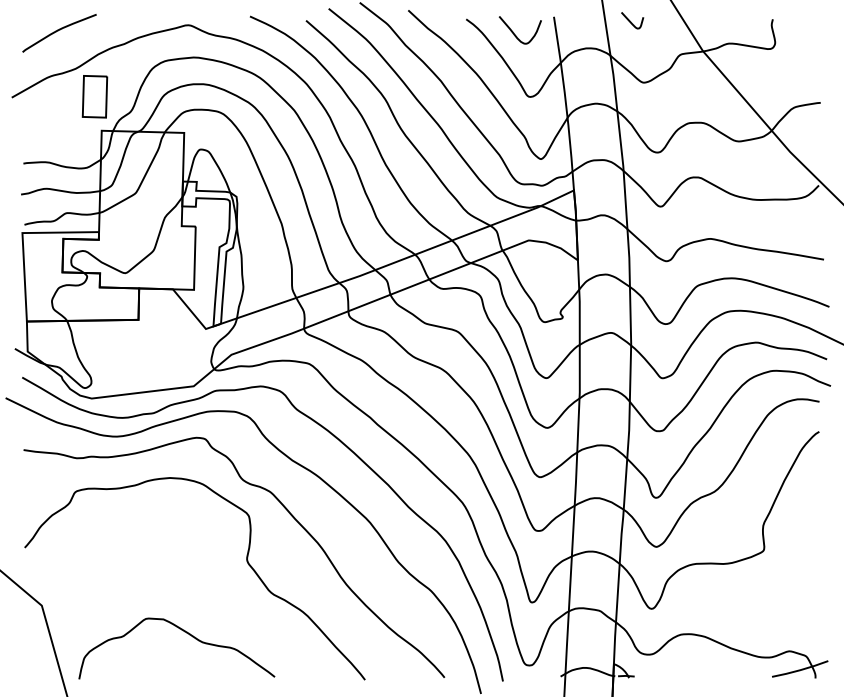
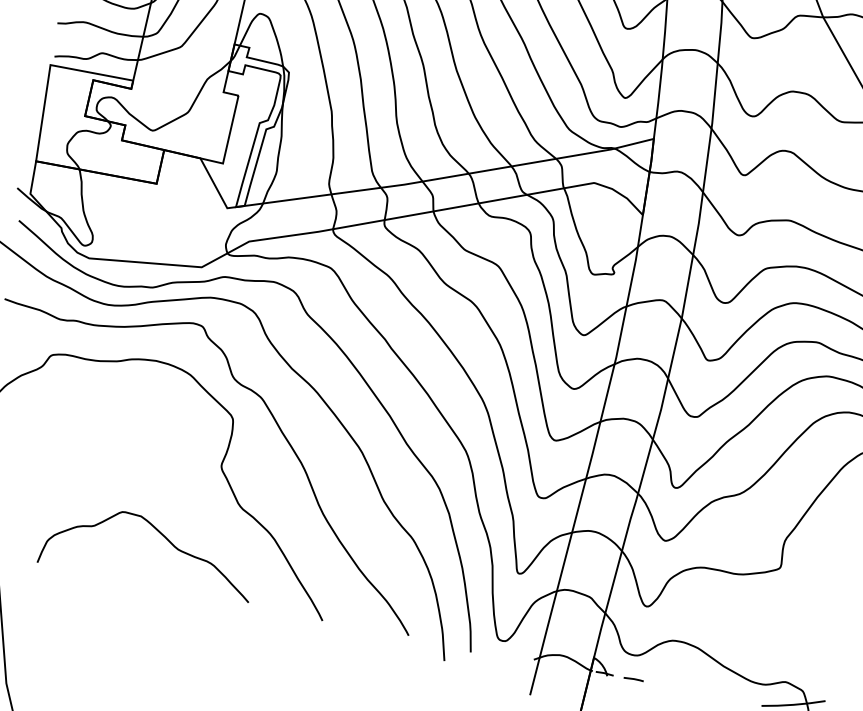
curve: (184, 632) -> (160, 535), moved
line: (653, 676) -> (633, 679), added

